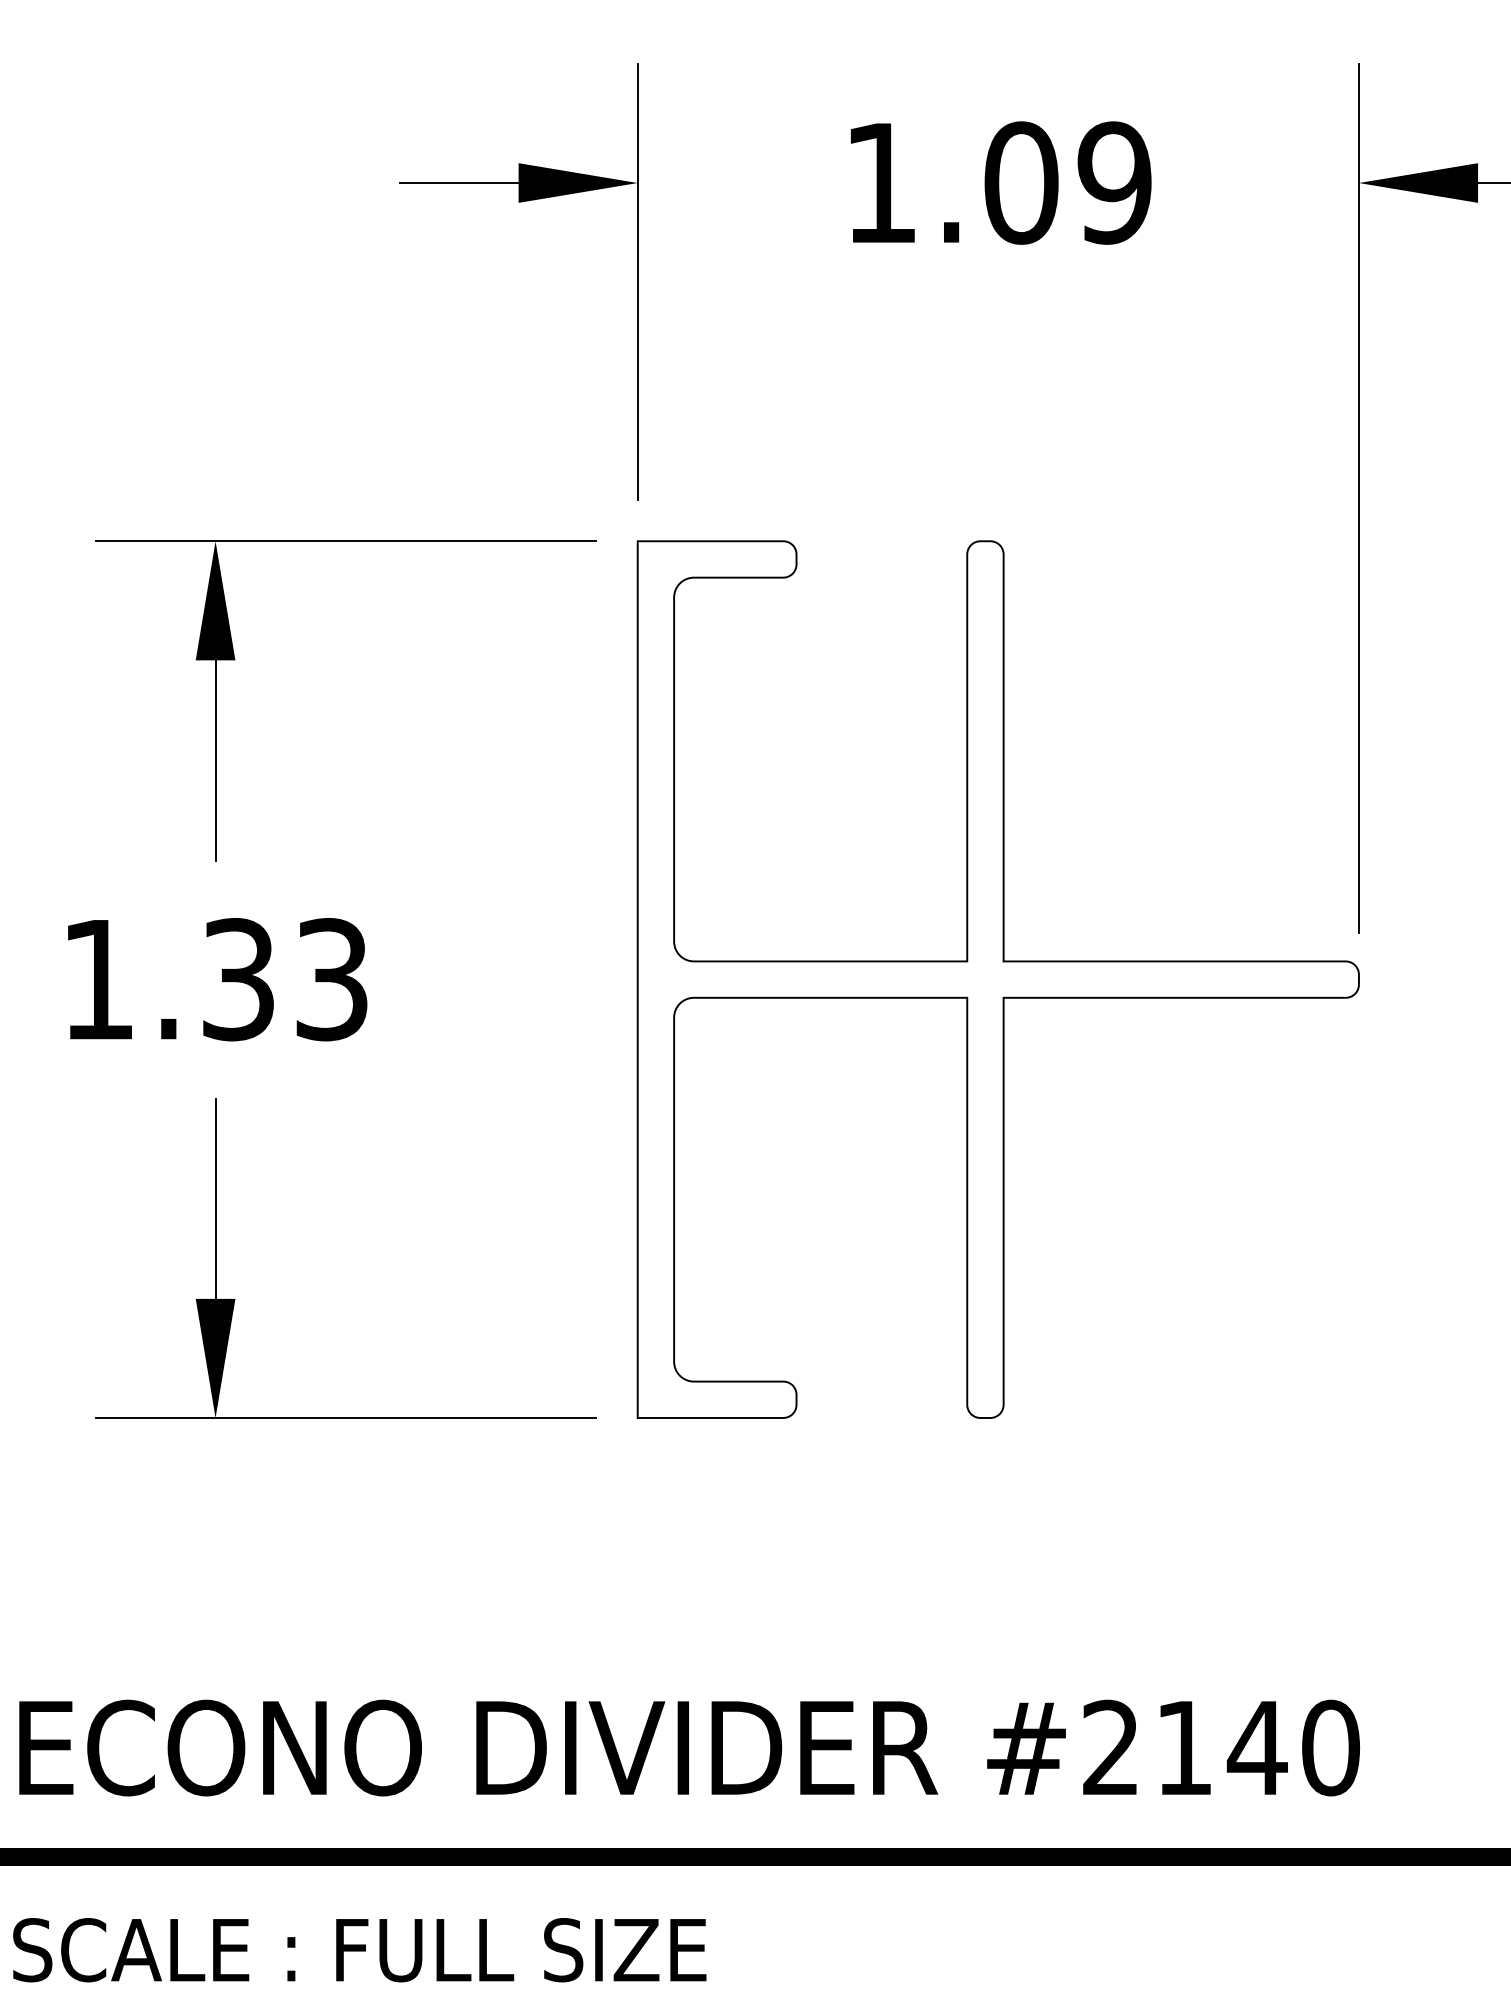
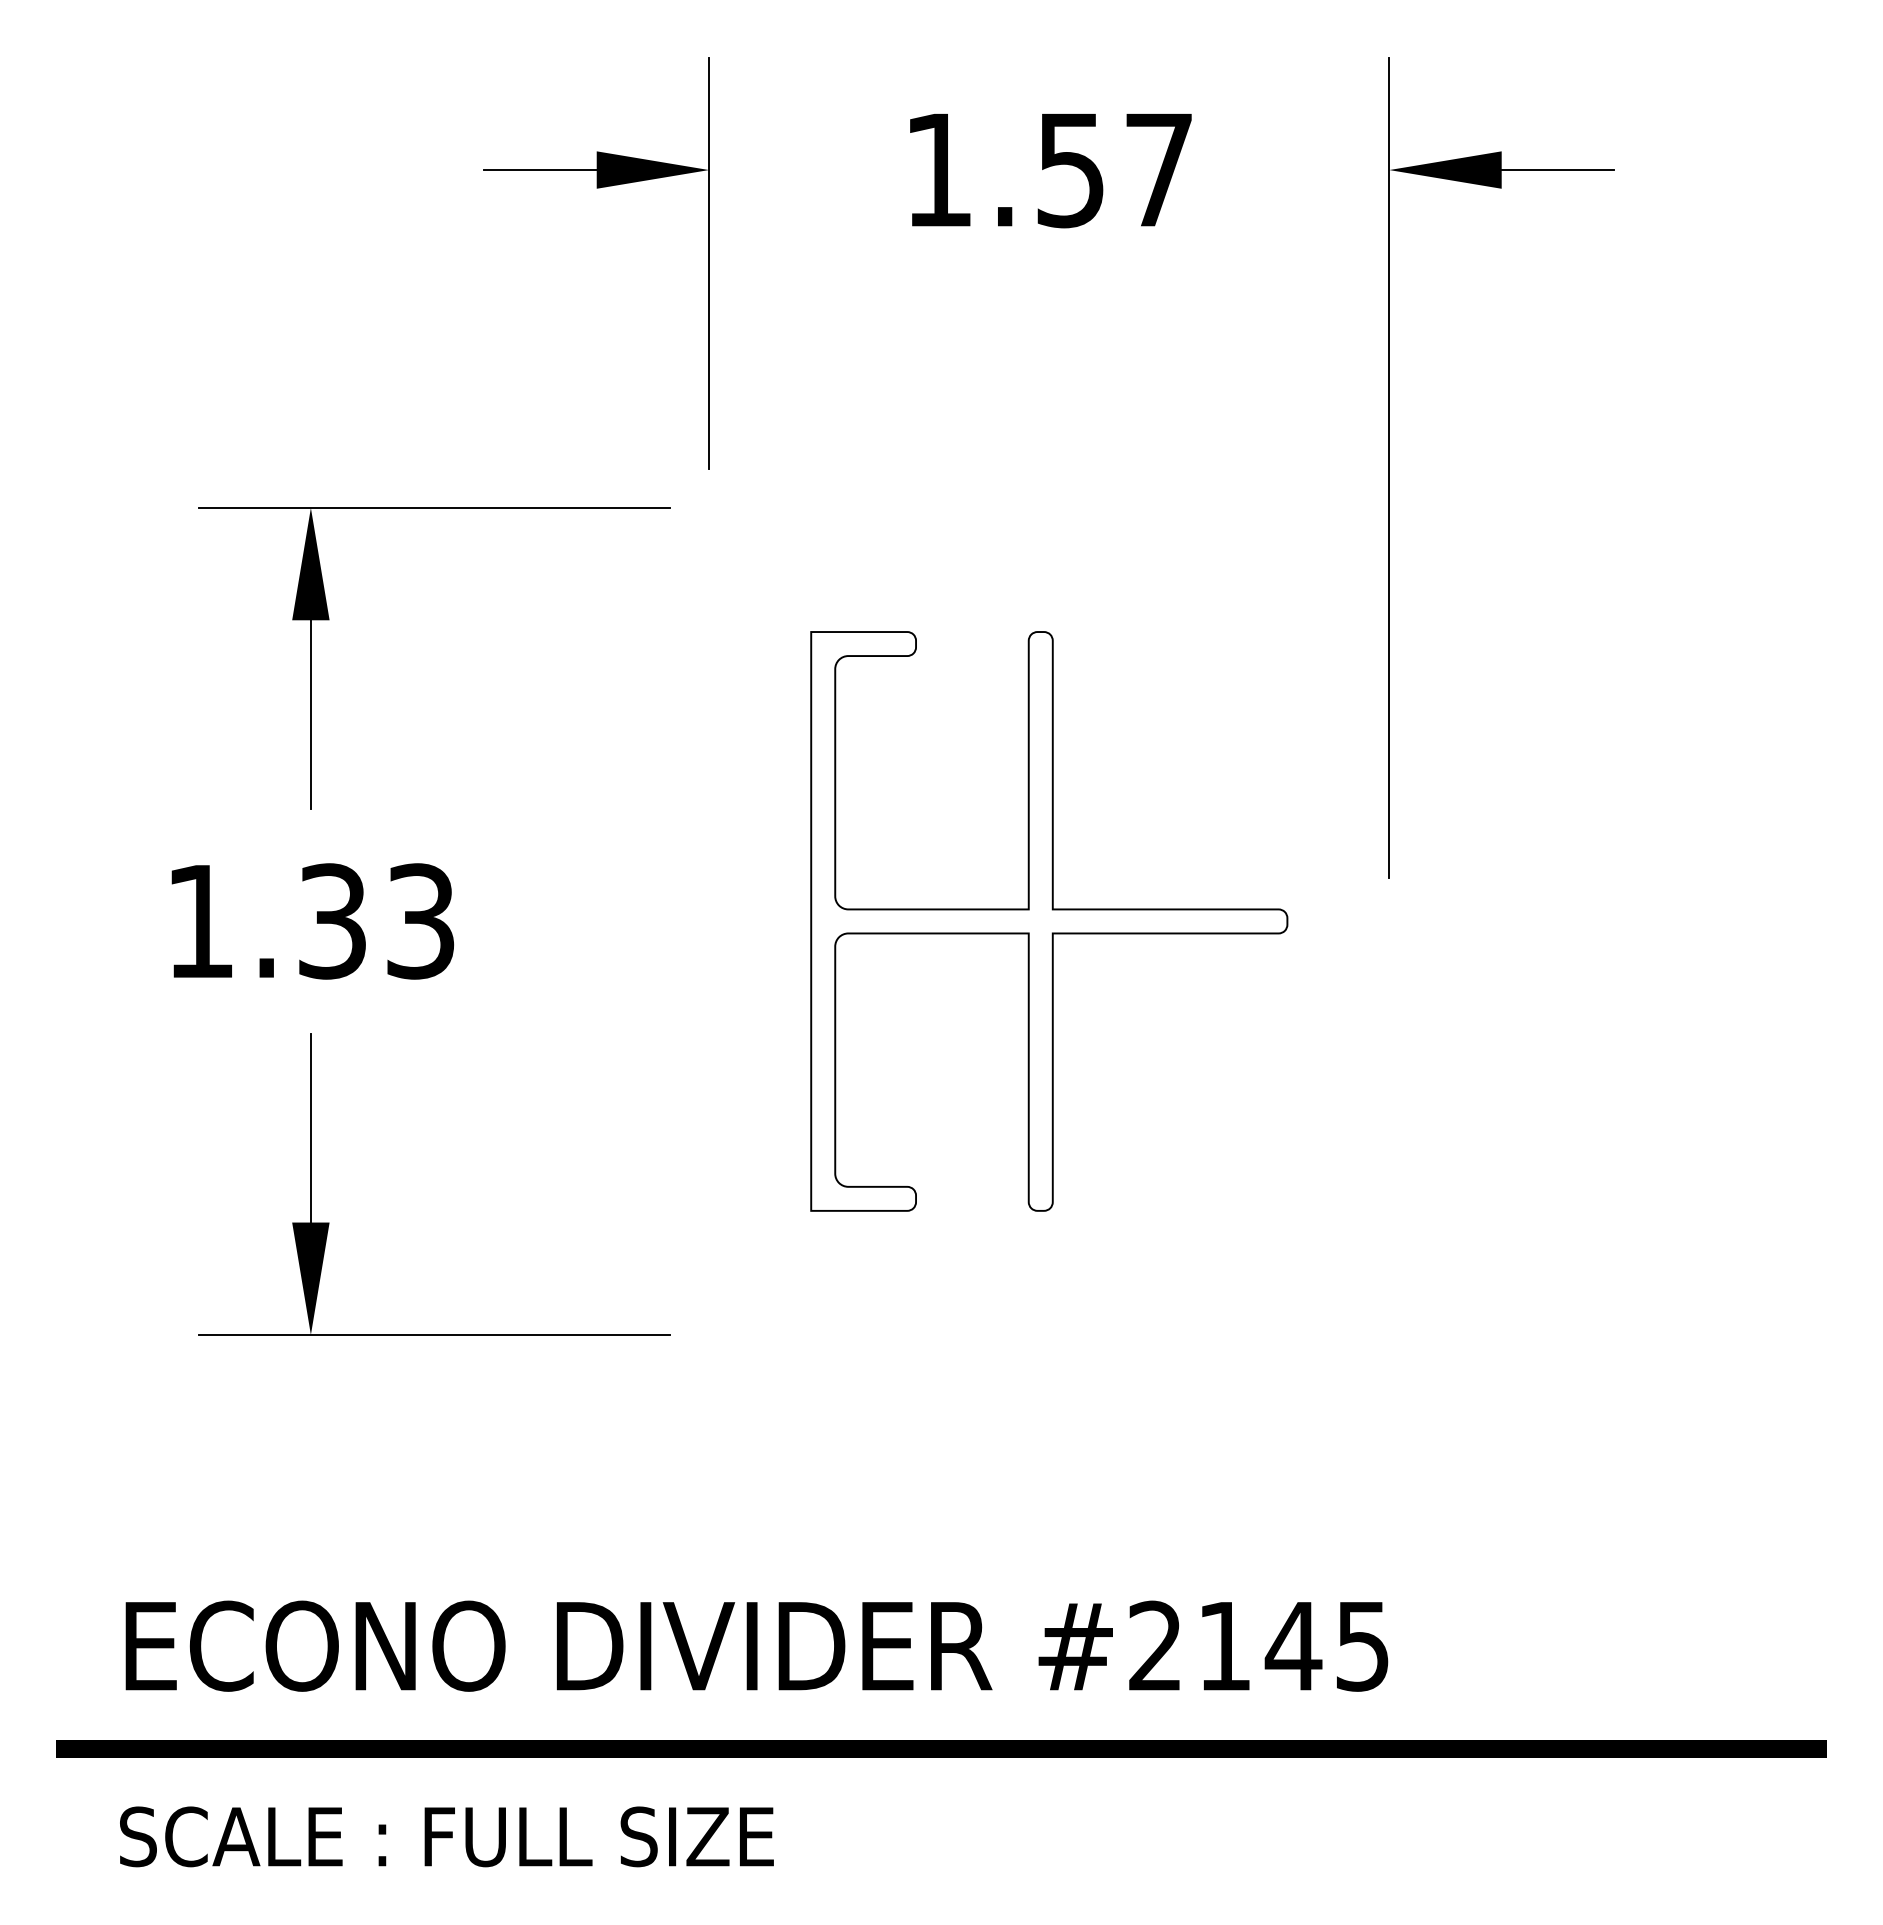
text: (1067, 182) -> (1114, 169), 1.09 -> 1.57
part: (998, 979) -> (1049, 921), size x0.7
text: (1330, 1747) -> (1362, 1645), #2140 -> #2145

